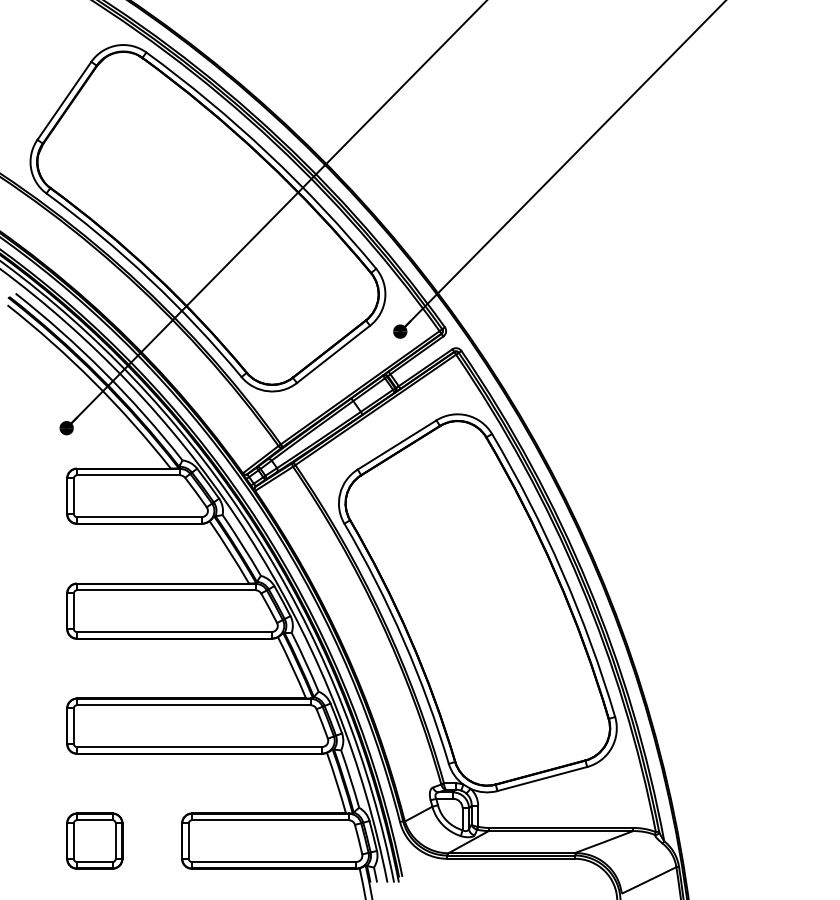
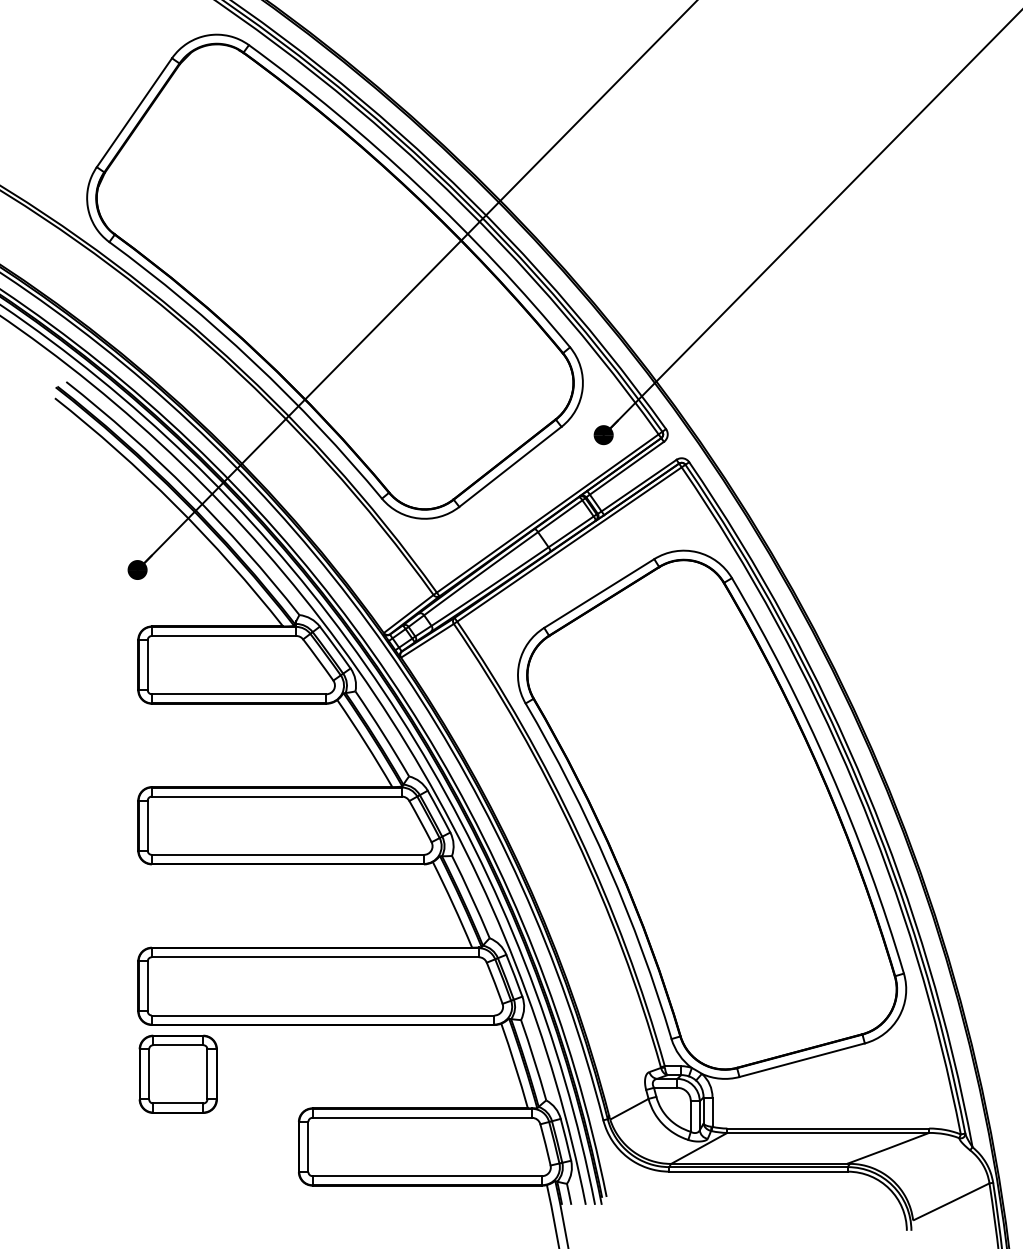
part: (94, 840) -> (177, 1073), moved

